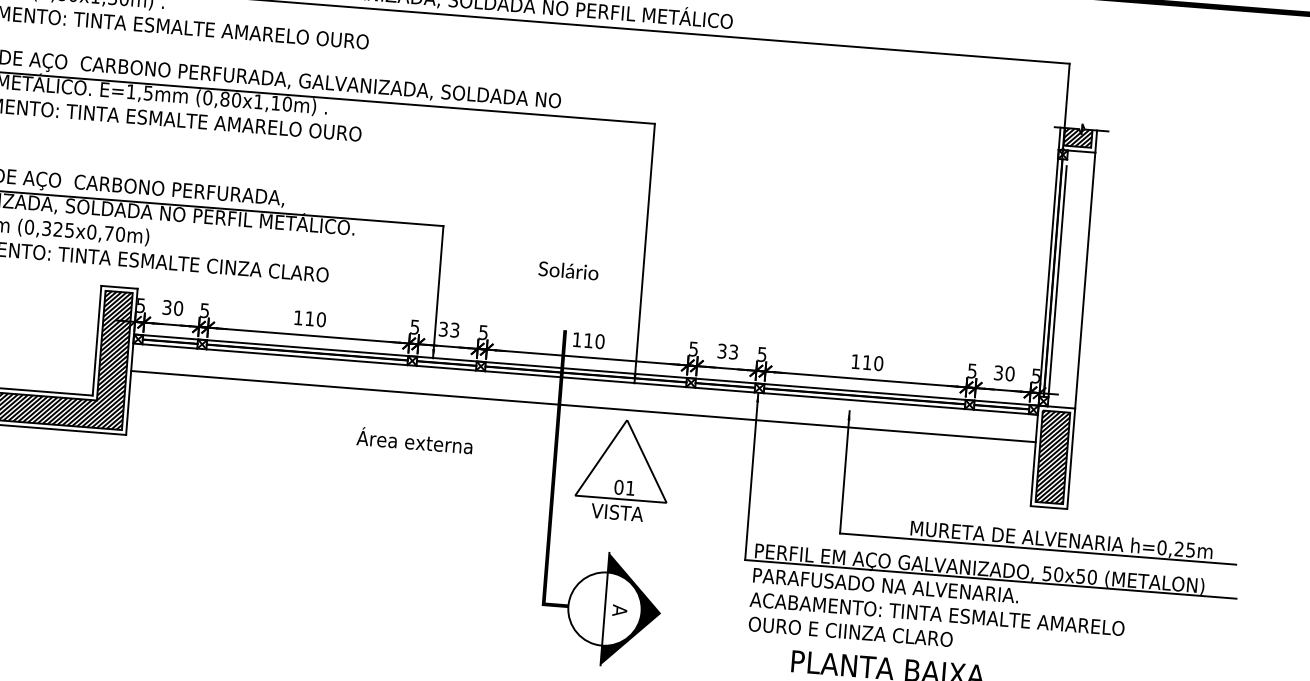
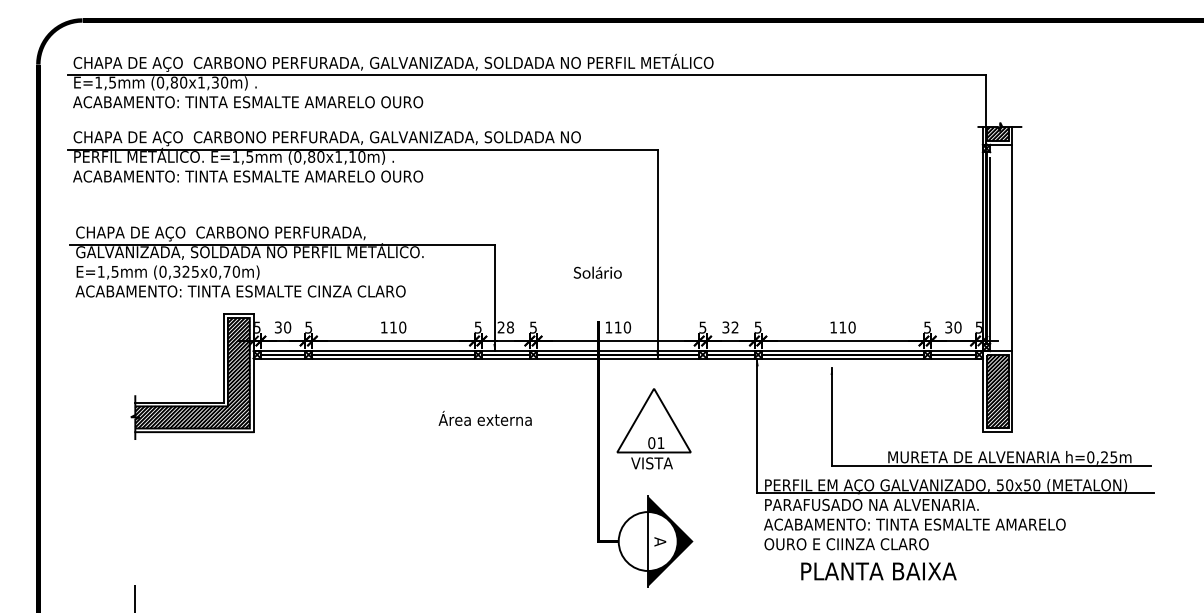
text: (448, 329) -> (505, 327), 33 -> 28
text: (732, 352) -> (734, 327), 33 -> 32
line: (582, 406) -> (617, 380), removed

